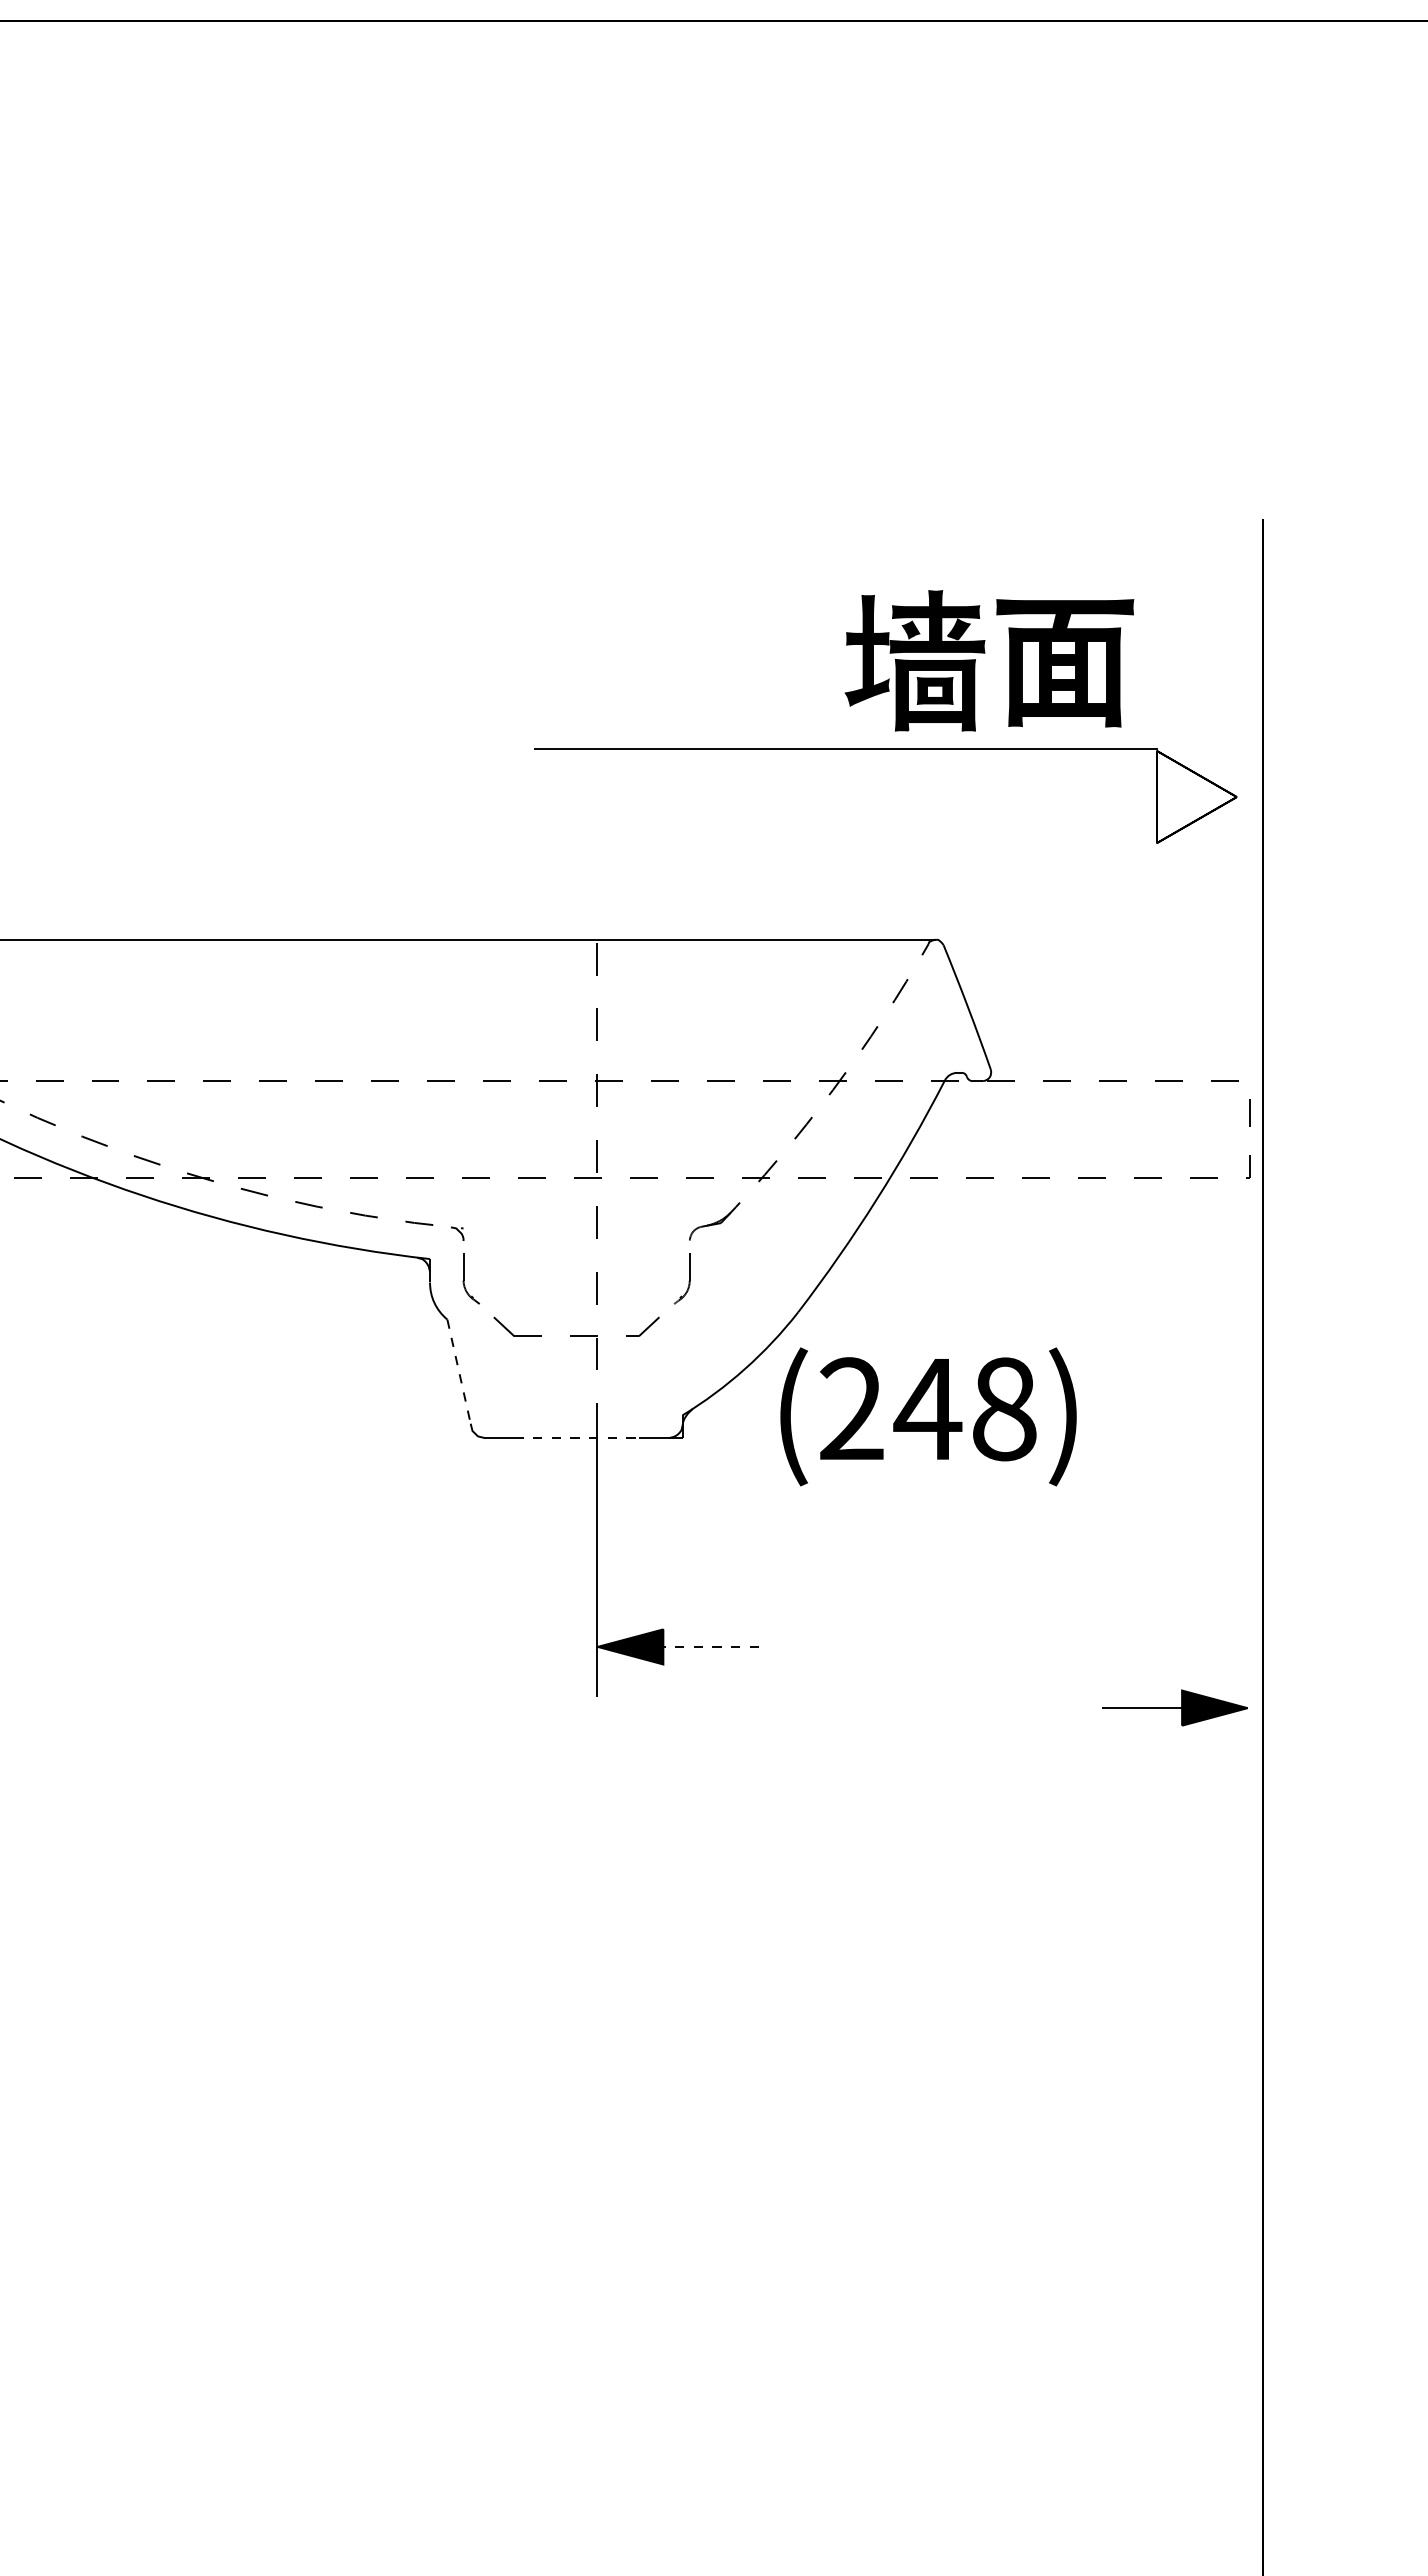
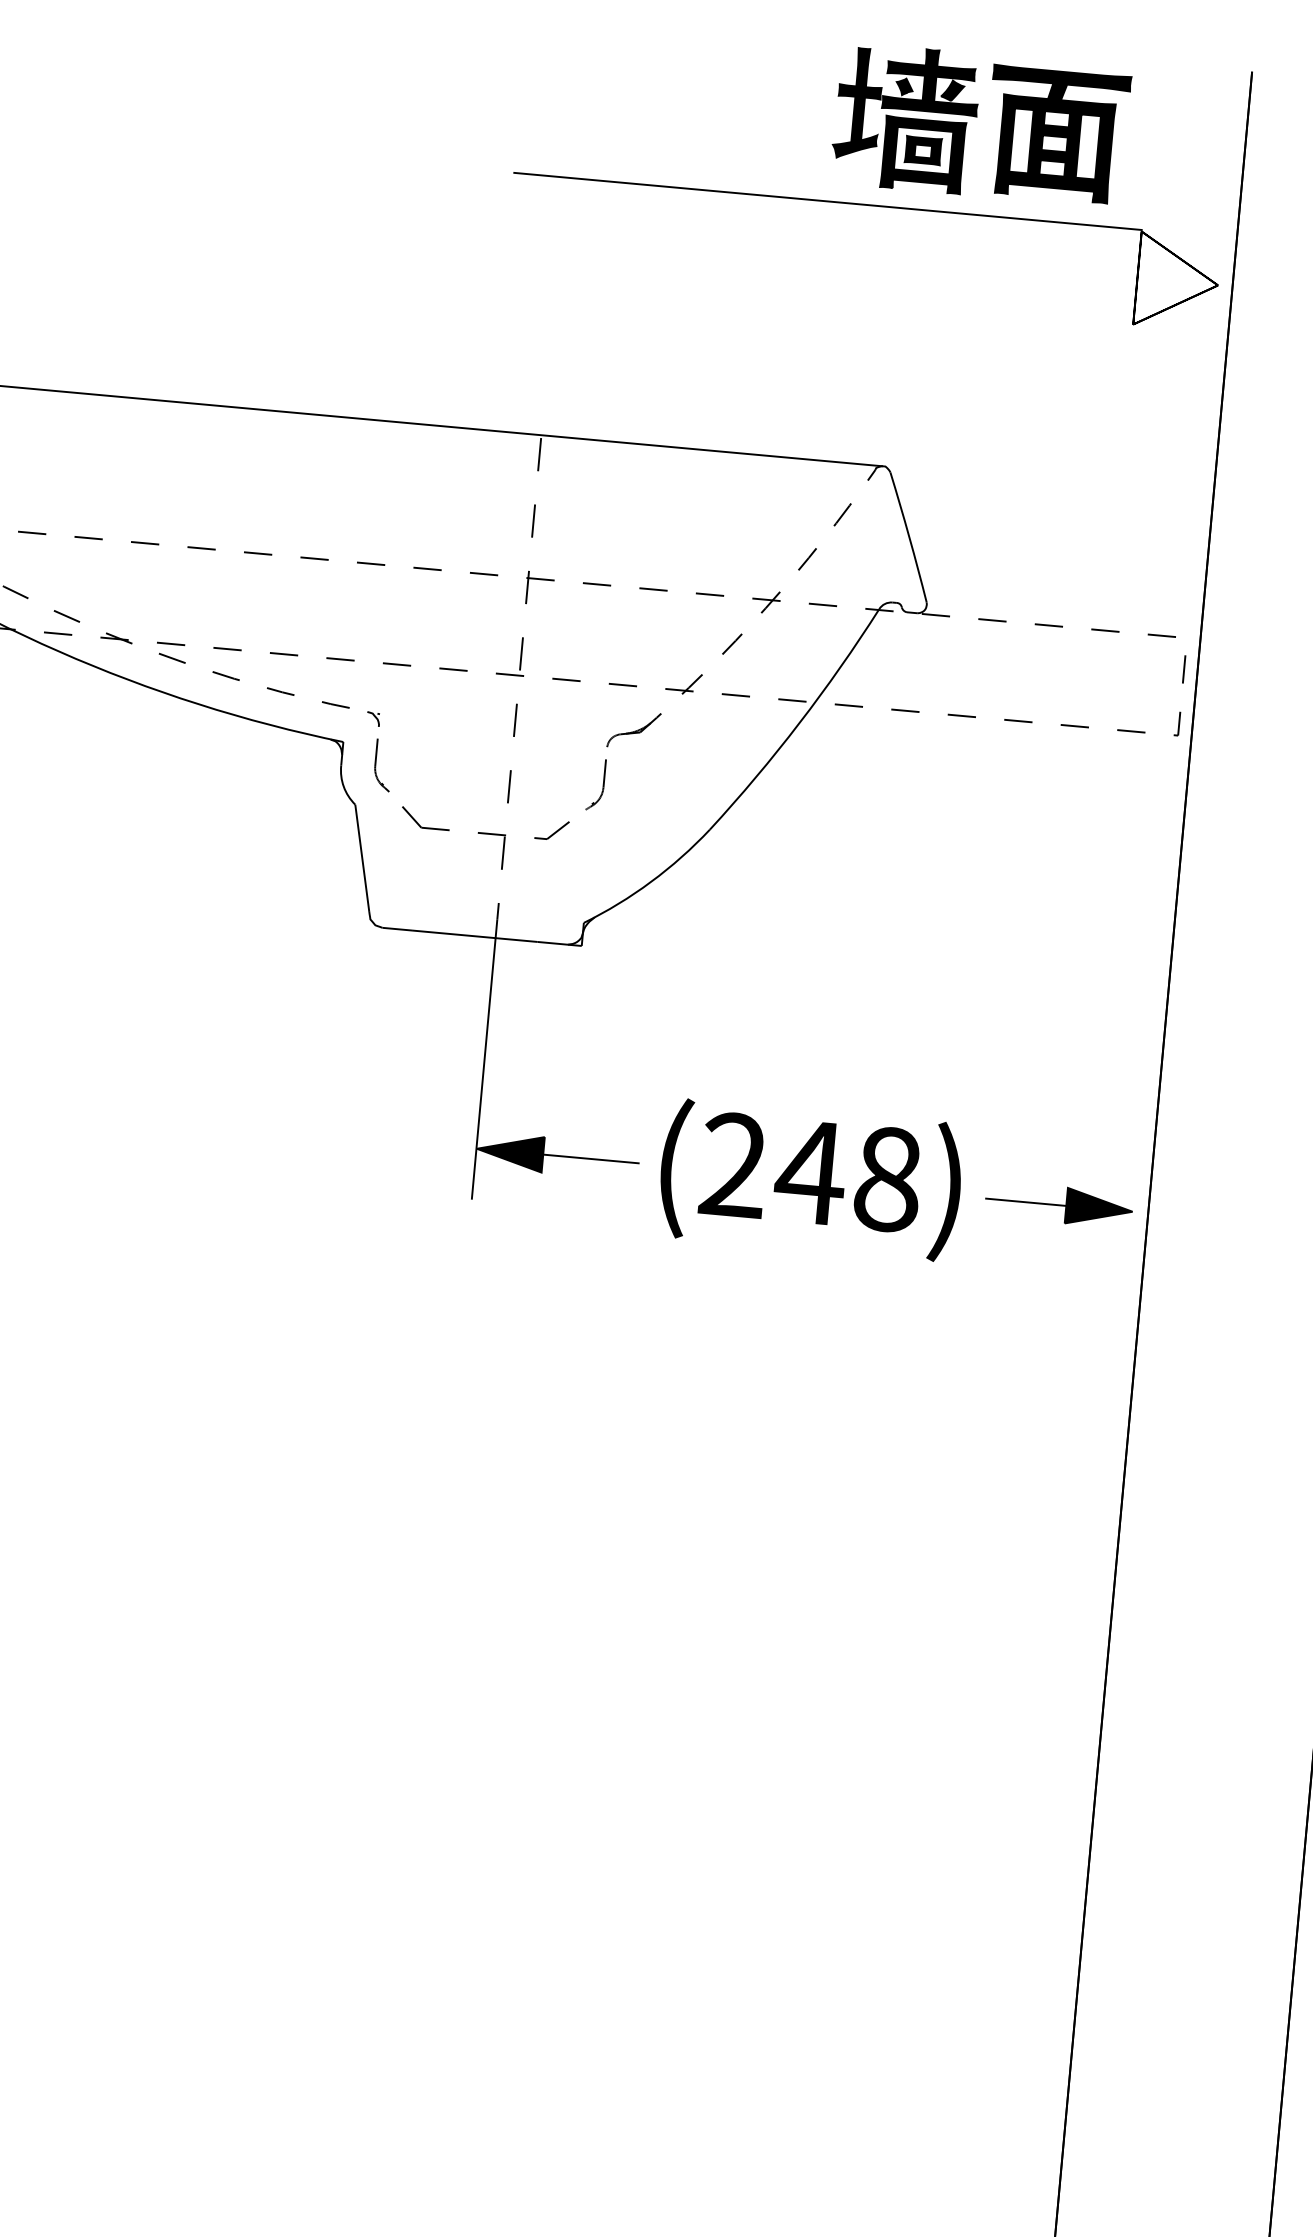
part: (895, 716) -> (880, 172), moved
line: (459, 1372) -> (362, 859), dashed -> solid
text: (928, 1416) -> (810, 1179), moved
line: (577, 1438) -> (475, 936), dashed -> solid
line: (705, 1646) -> (585, 1158), dashed -> solid
part: (1174, 1707) -> (1058, 1204), moved

